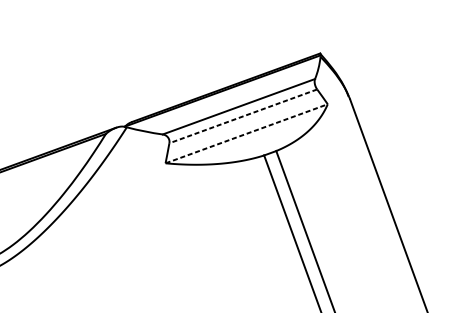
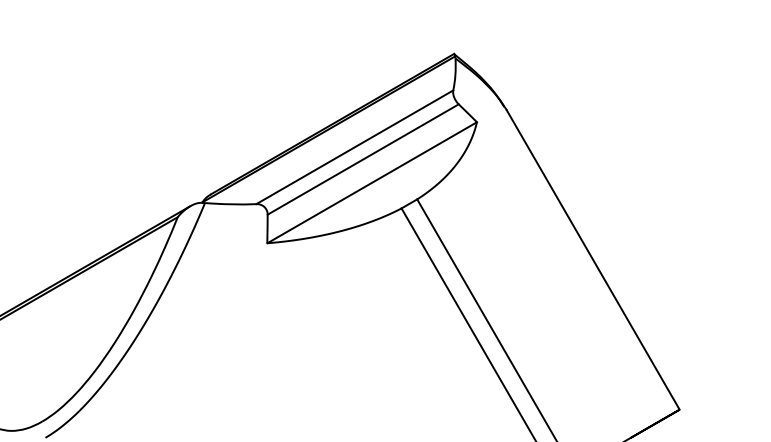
line: (242, 116) -> (362, 159), dashed -> solid
line: (246, 133) -> (372, 182), dashed -> solid

